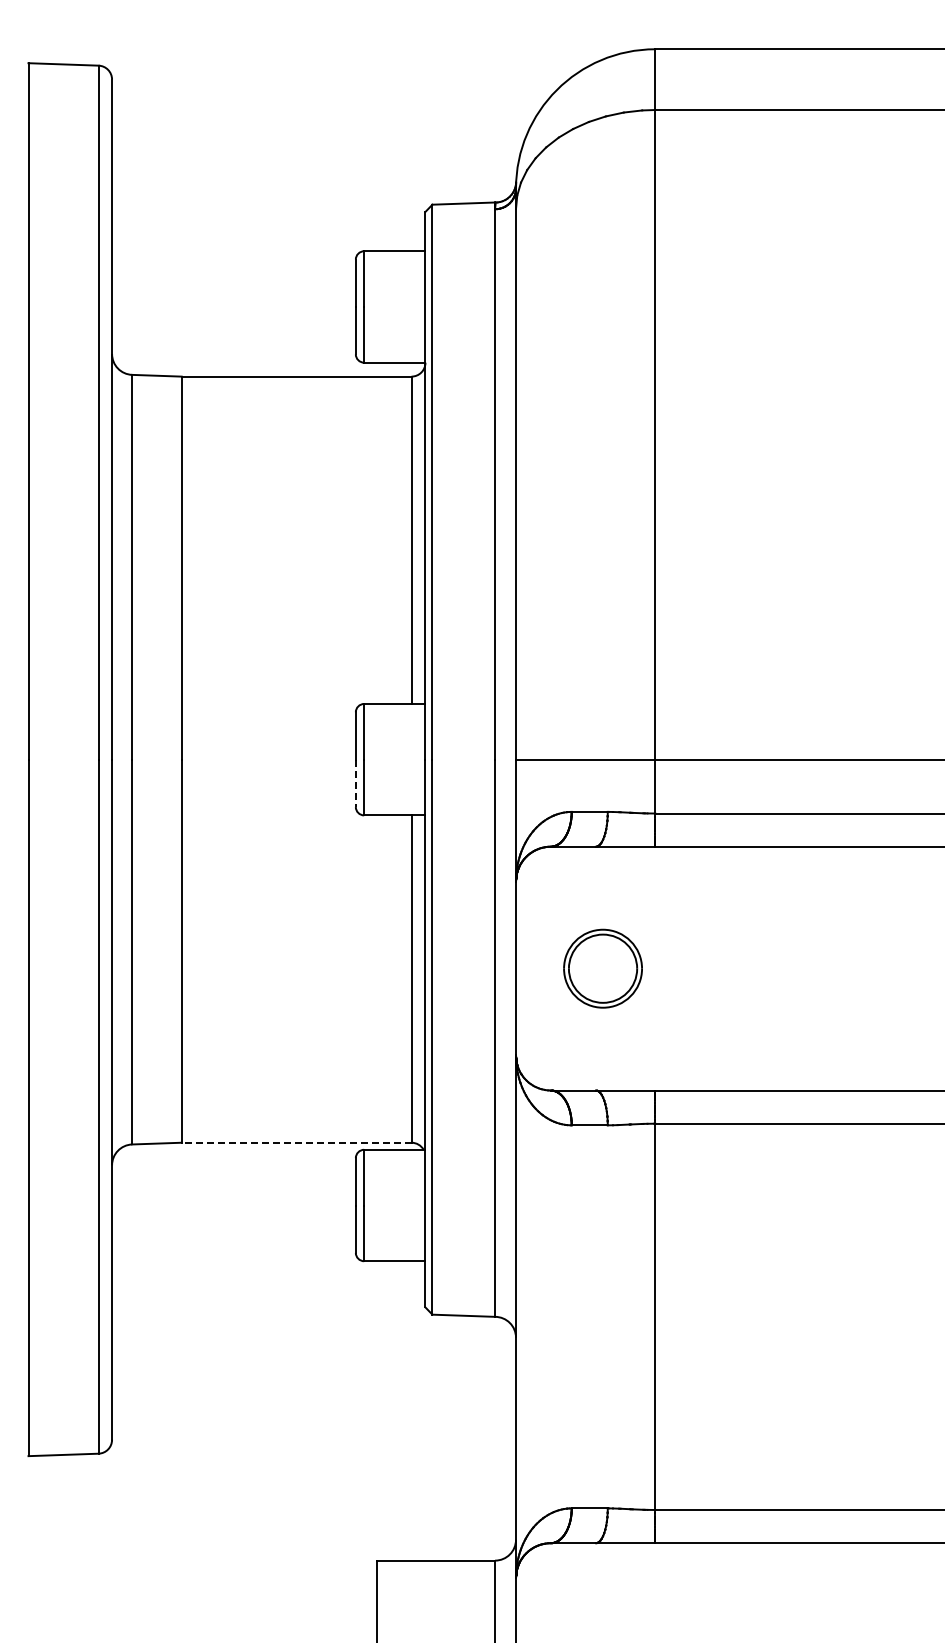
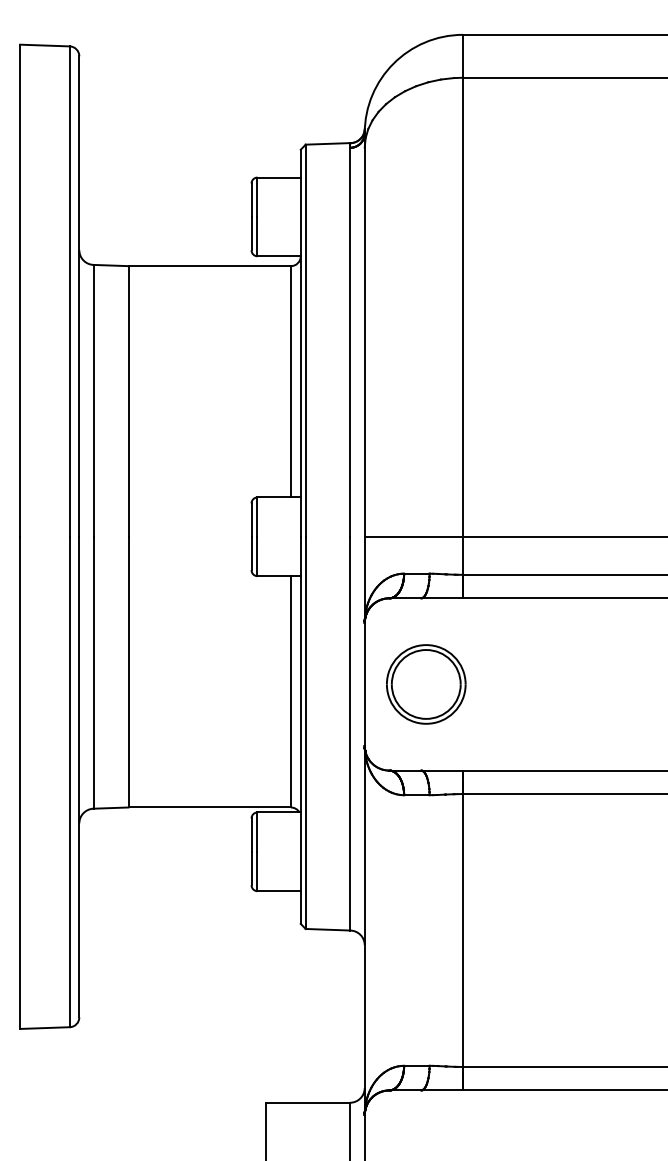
line: (355, 783) -> (251, 553), dashed -> solid
part: (602, 968) -> (425, 684), size x1.43
line: (296, 1142) -> (209, 807), dashed -> solid

